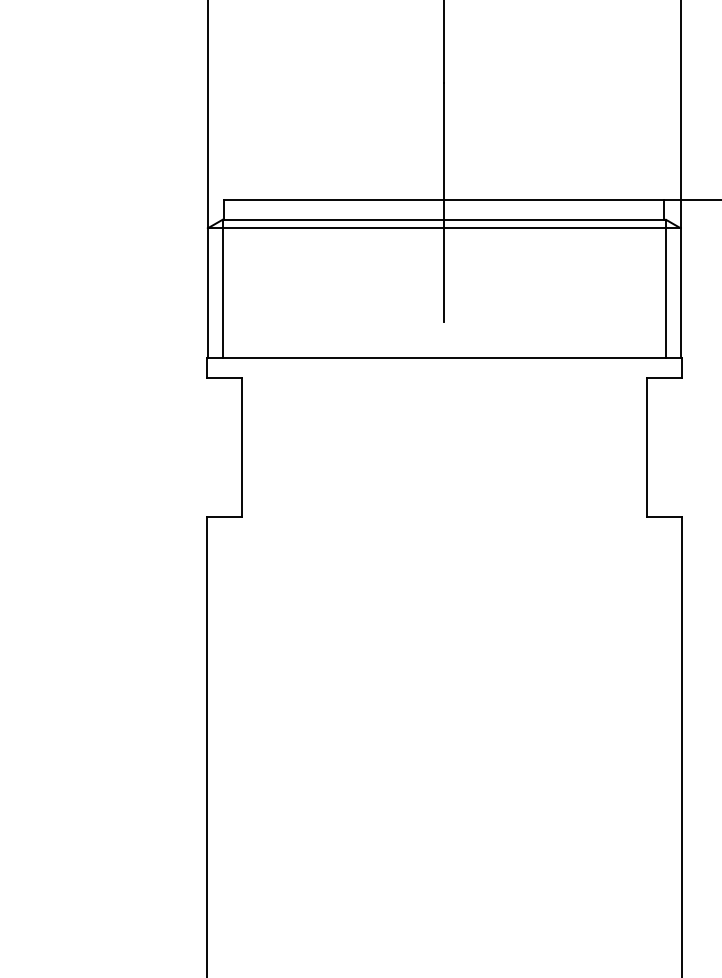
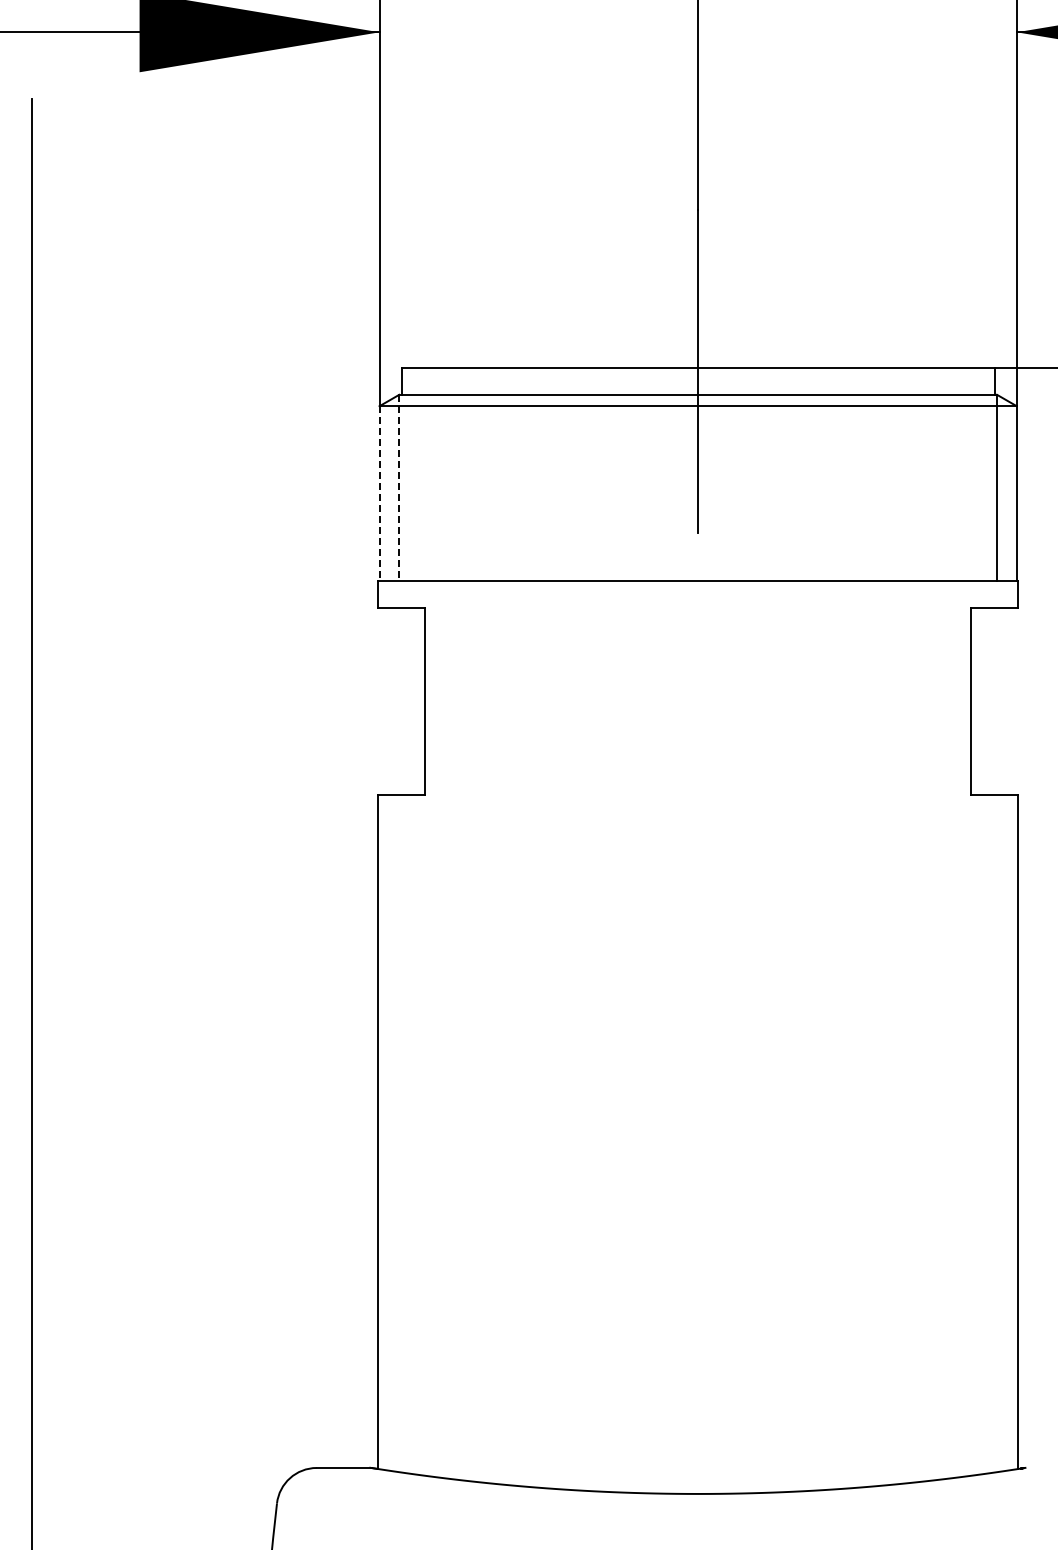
line: (222, 289) -> (399, 488), solid -> dashed
line: (207, 293) -> (379, 493), solid -> dashed

